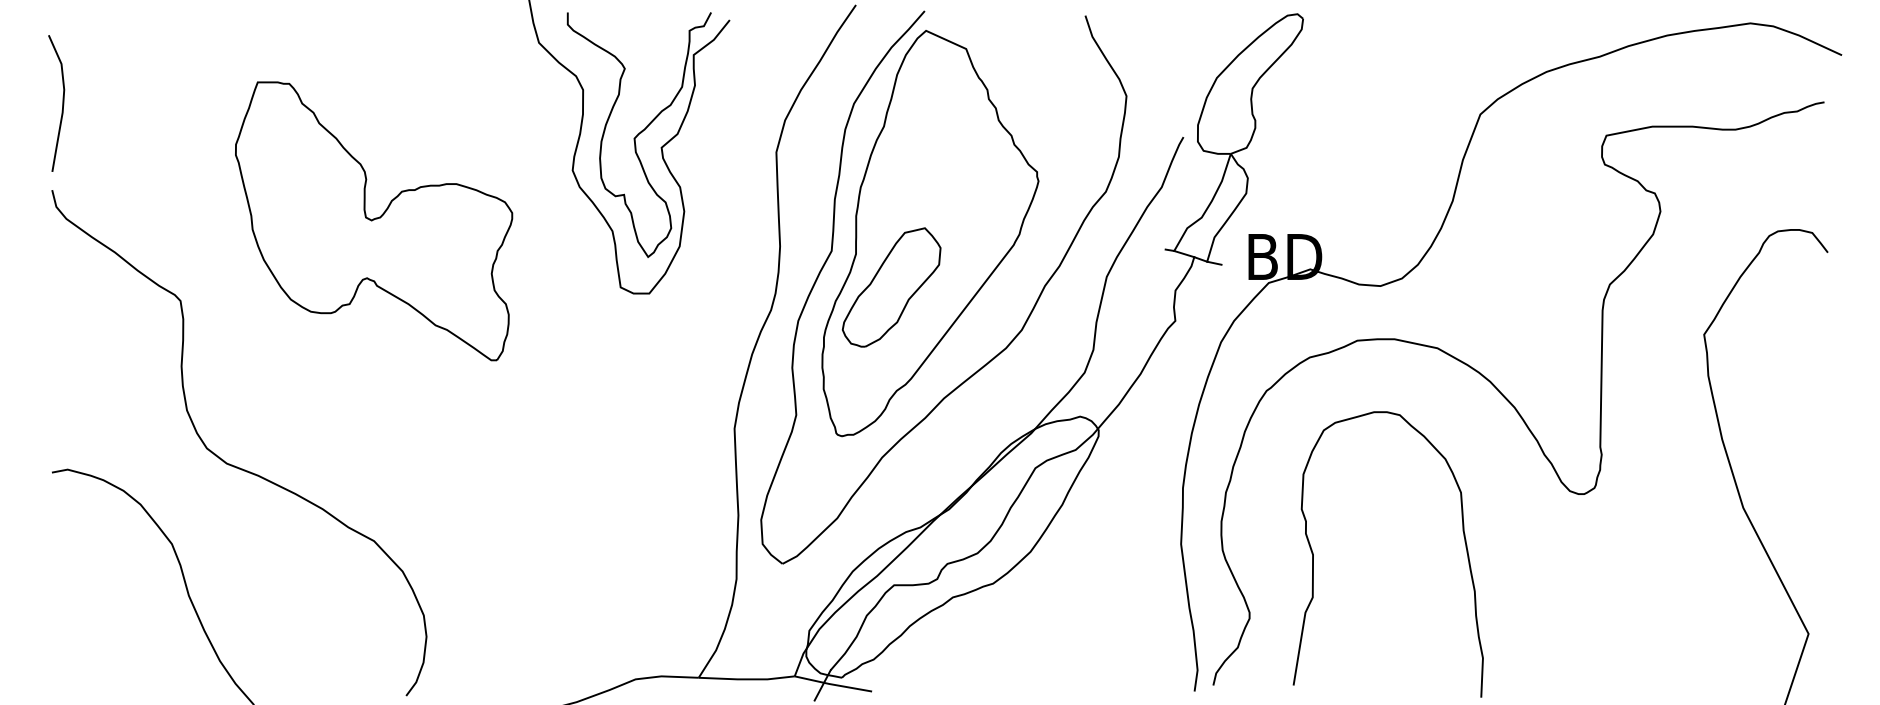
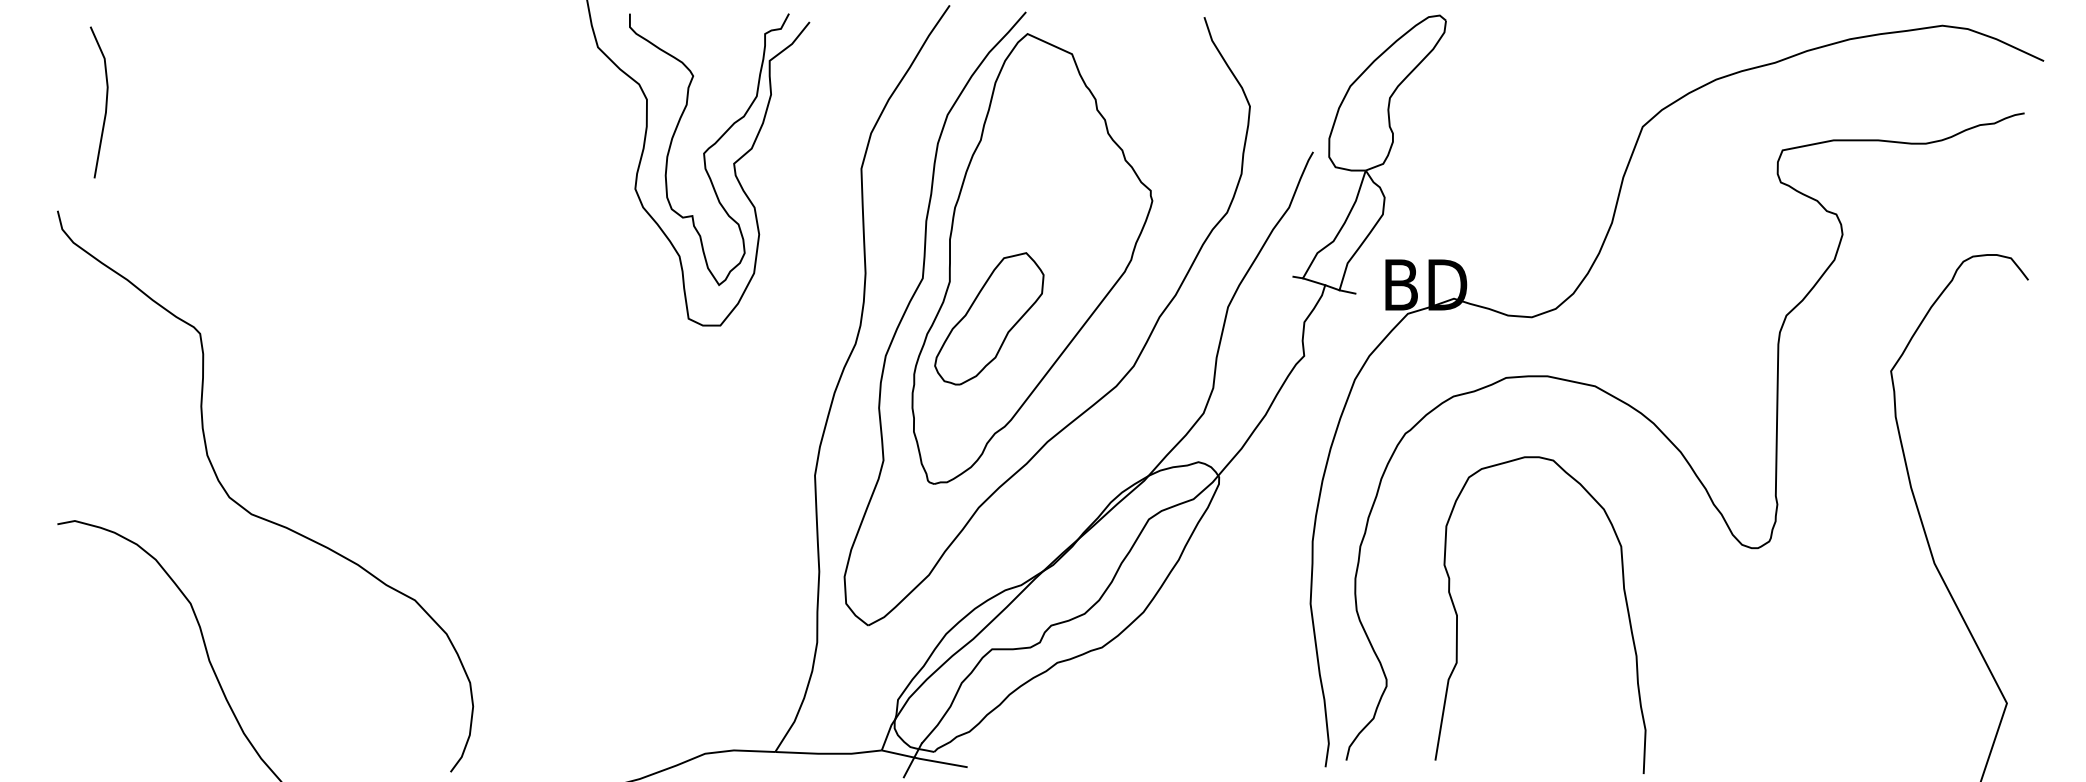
curve: (62, 103) -> (105, 102), moved
part: (374, 221) -> (415, 245), removed

